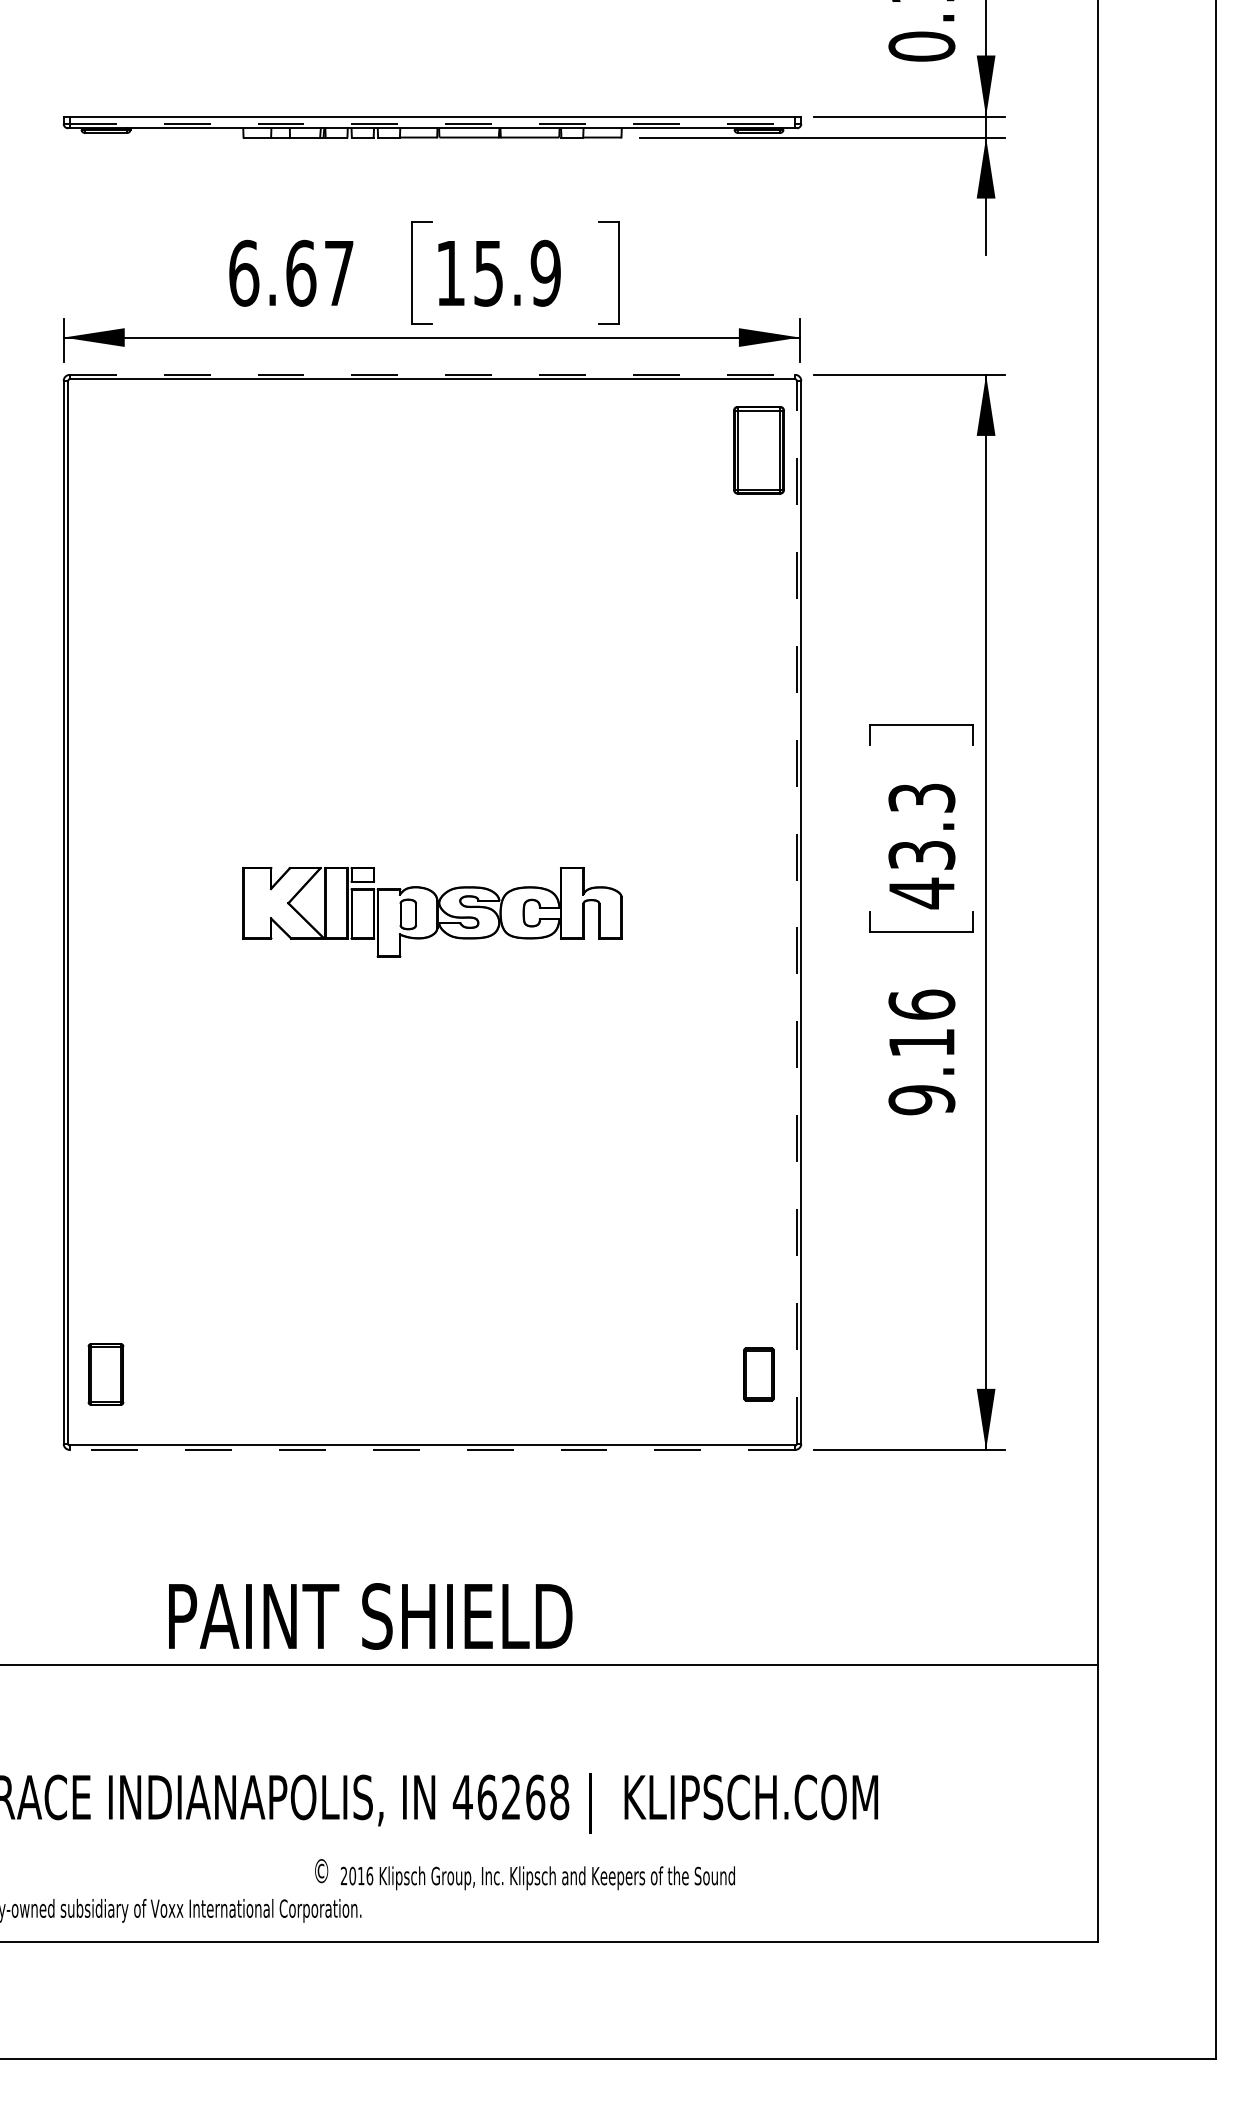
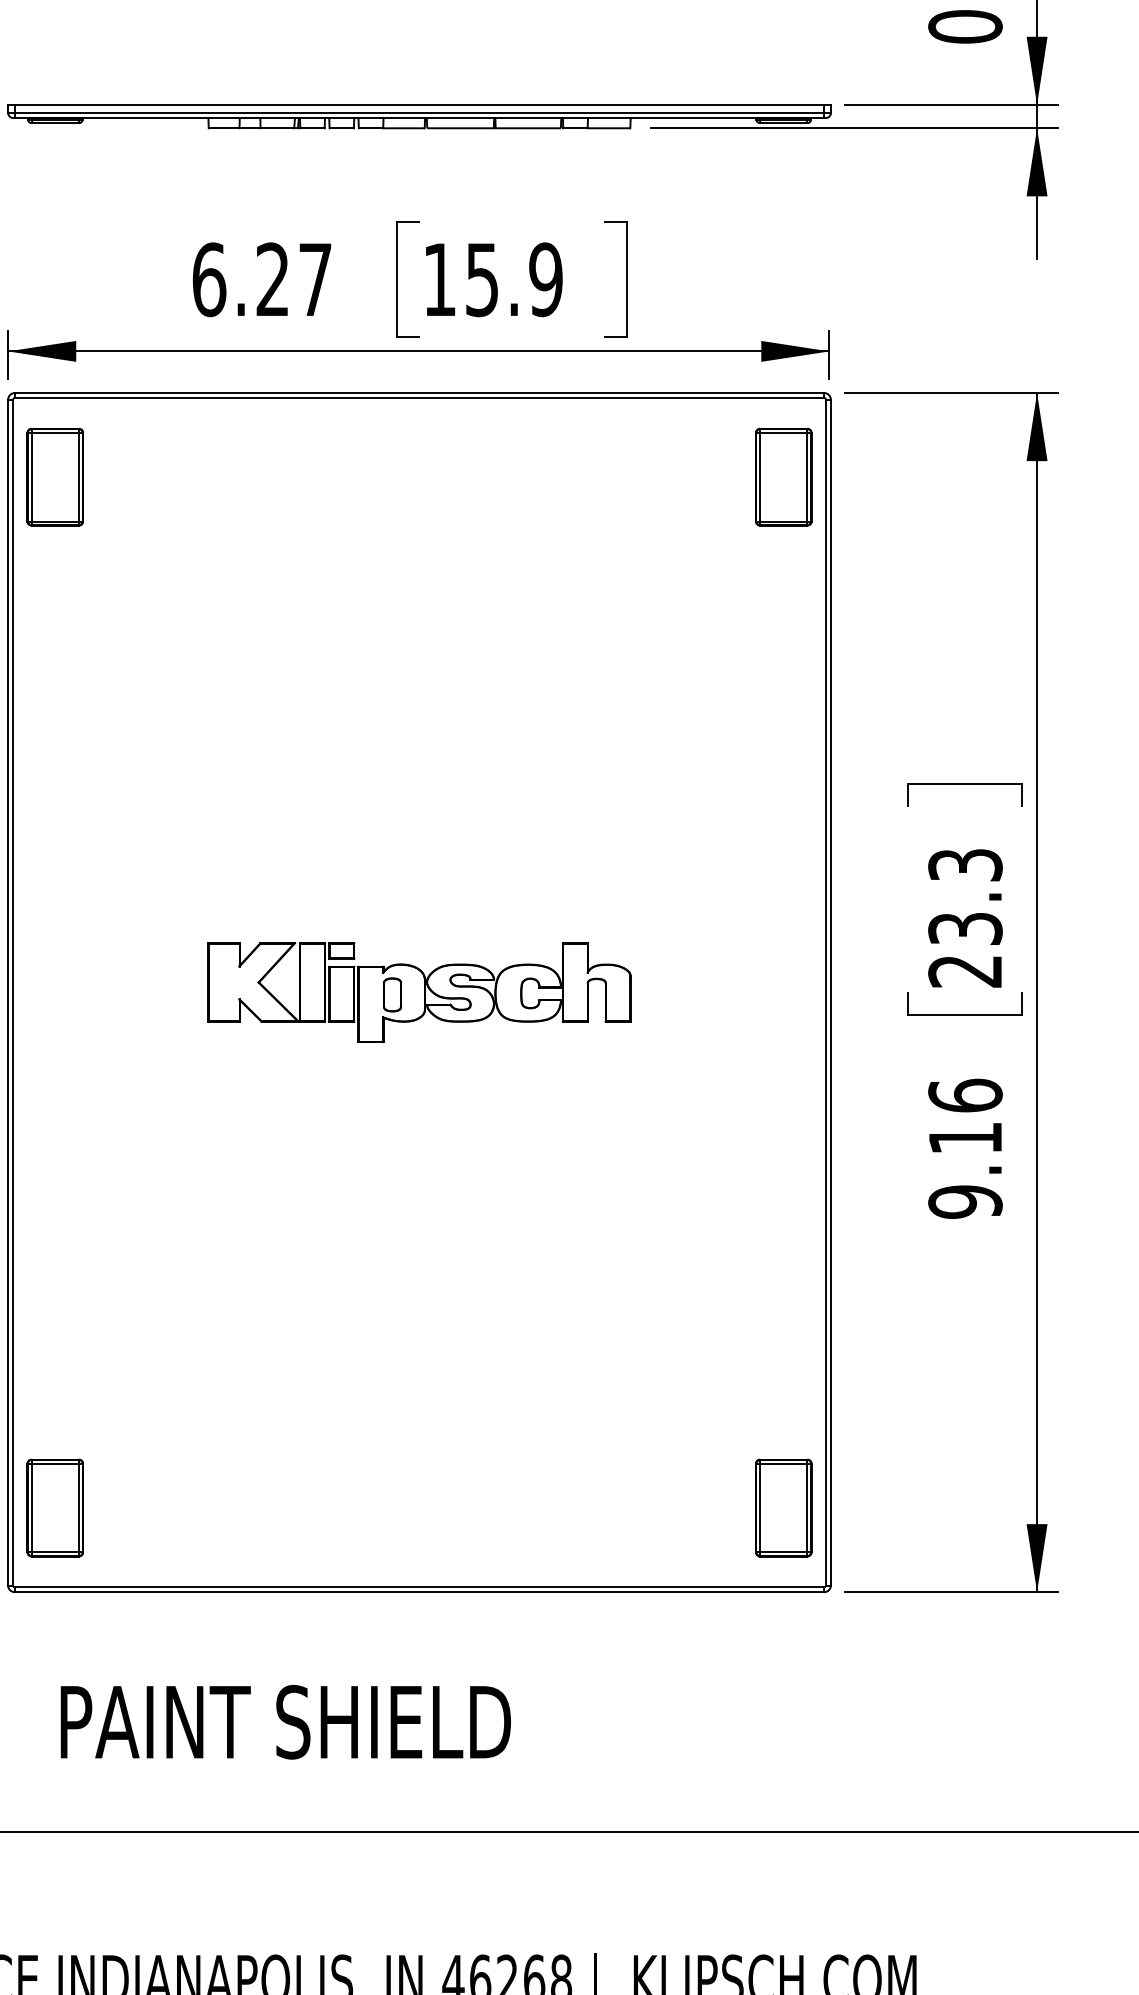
line: (432, 123) -> (419, 112), dashed -> solid
text: (301, 272) -> (273, 278), 6.67 -> 6.27
line: (432, 374) -> (419, 392), dashed -> solid
part: (105, 450) -> (54, 477), added
text: (921, 893) -> (965, 971), 43.3 -> 23.3
line: (796, 911) -> (825, 991), dashed -> solid
part: (105, 1374) -> (54, 1508), size x1.43
part: (758, 1374) -> (783, 1508), size x1.67
line: (432, 1449) -> (419, 1591), dashed -> solid
text: (370, 1616) -> (285, 1722), moved

